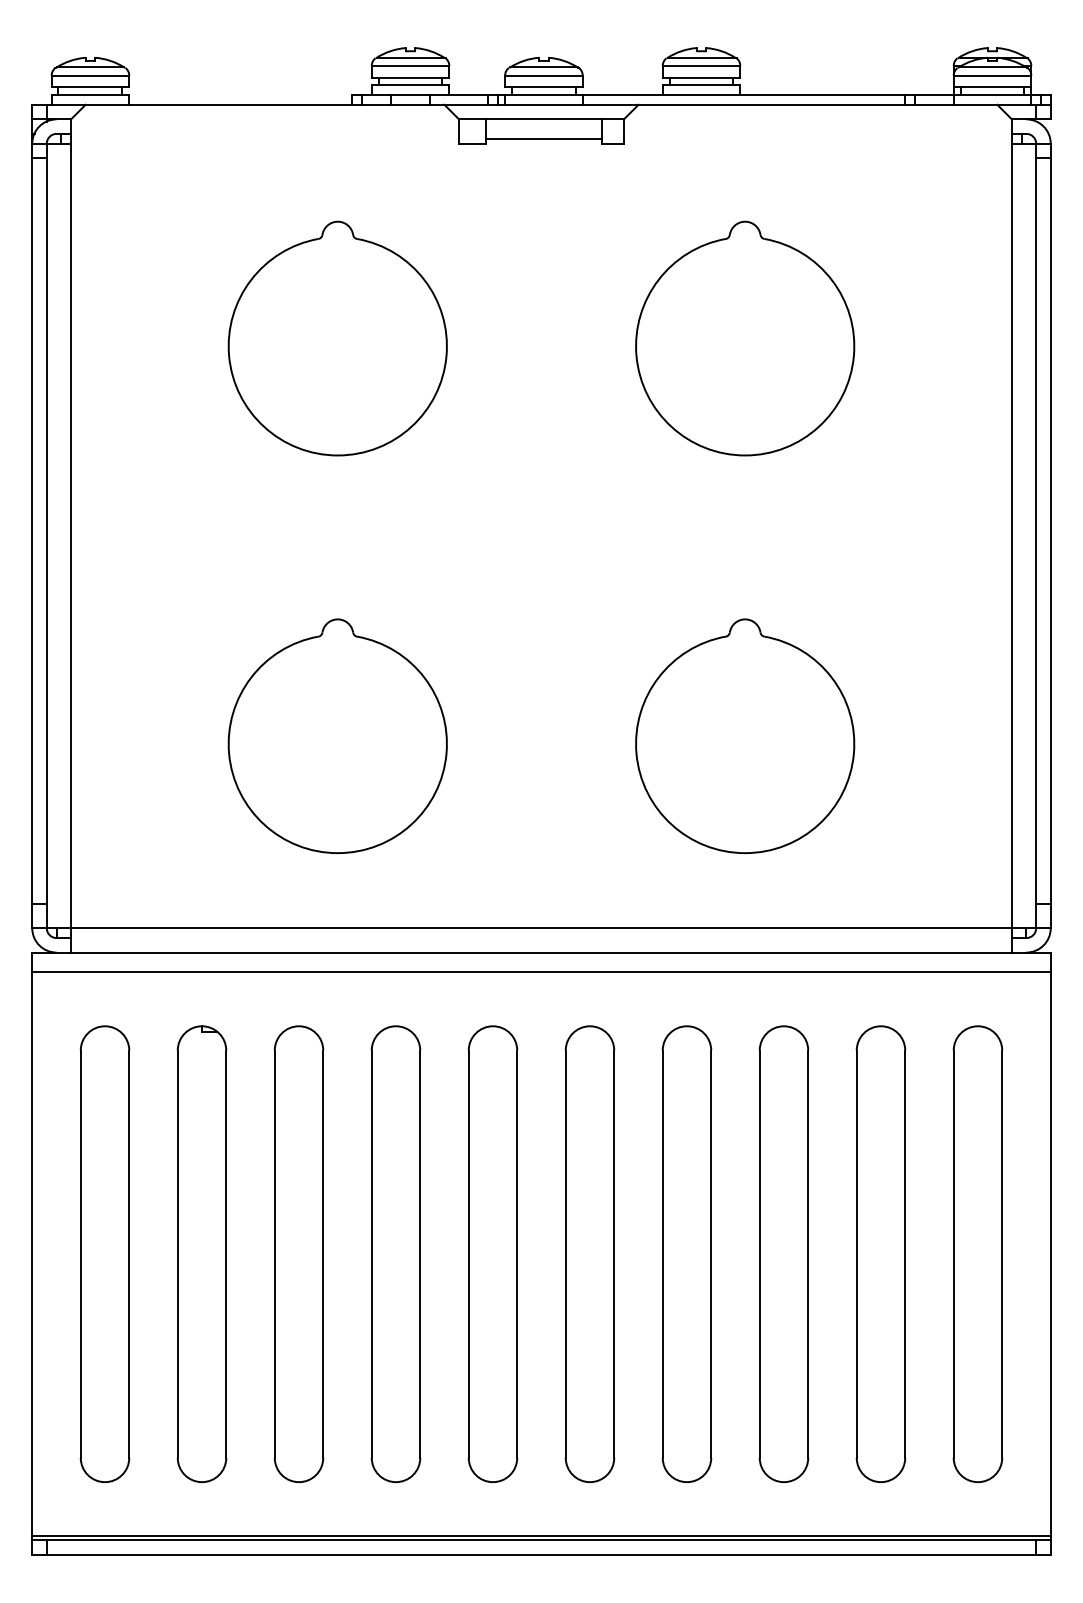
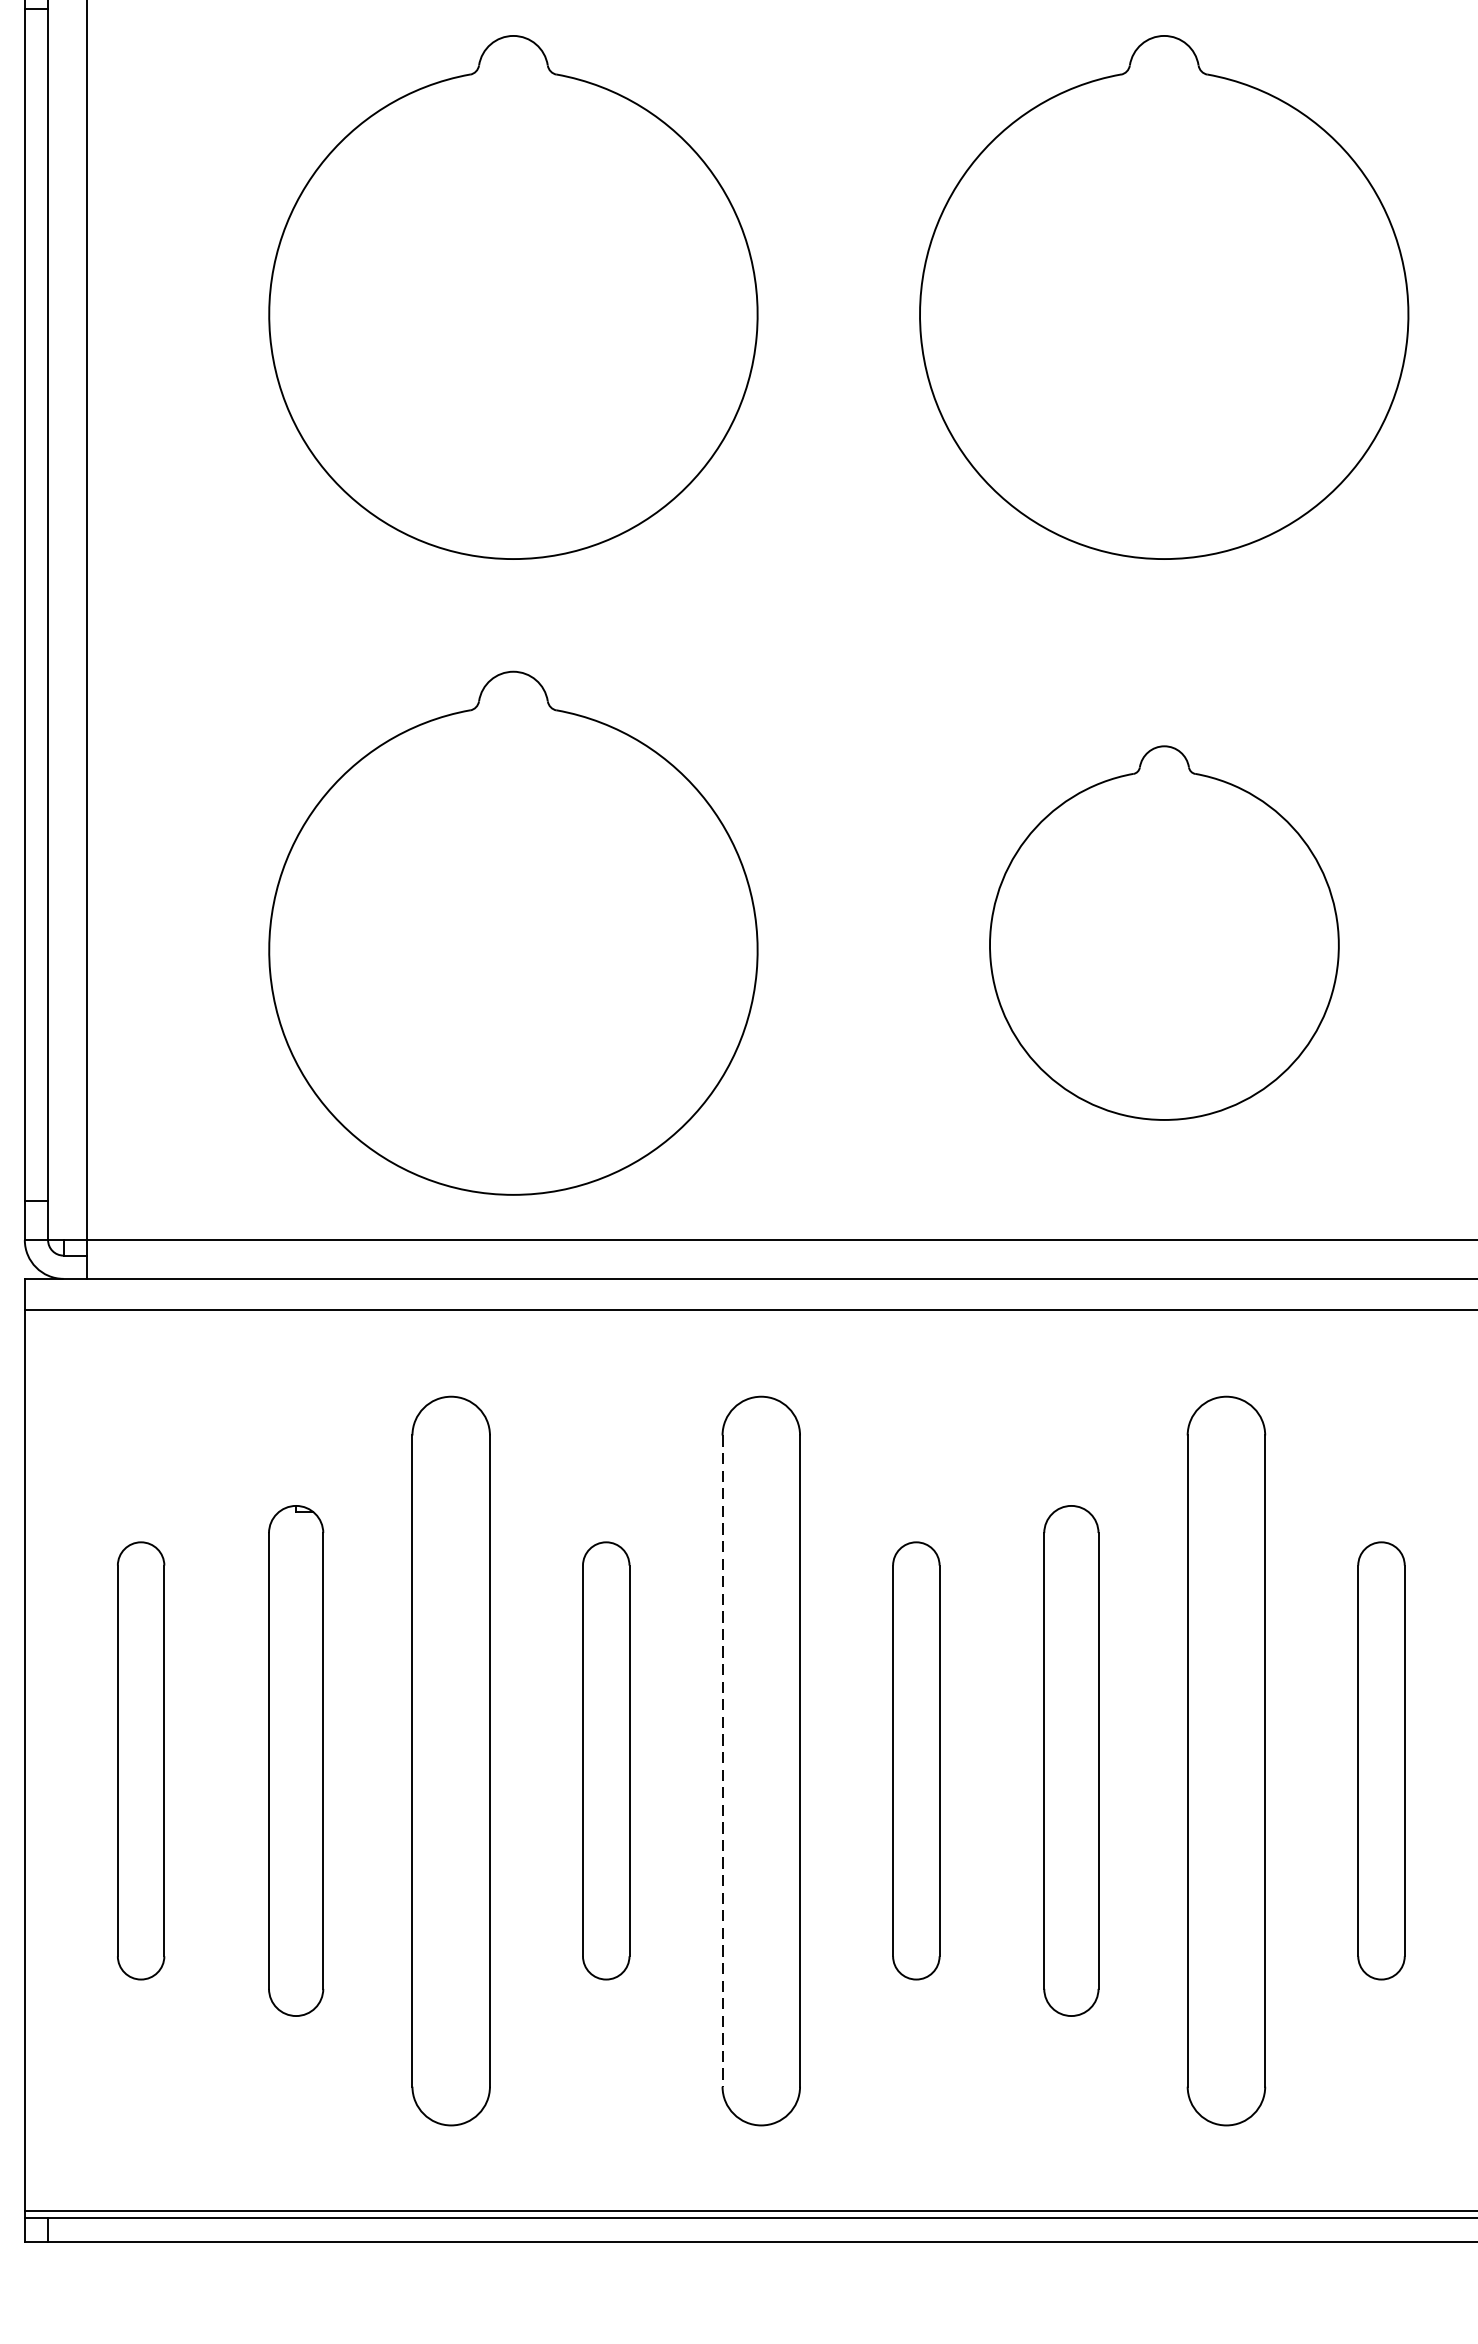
part: (337, 338) -> (512, 297), size x1.4
part: (745, 338) -> (1164, 297), size x1.4
part: (337, 735) -> (512, 931), size x1.4
part: (104, 1253) -> (140, 1759), size x0.6
part: (201, 1253) -> (295, 1759), size x0.7
part: (395, 1253) -> (605, 1759), size x0.6
part: (589, 1253) -> (915, 1759), size x0.6
part: (686, 1253) -> (1070, 1759), size x0.7
part: (880, 1253) -> (1380, 1759), size x0.6
line: (468, 1254) -> (722, 1761), solid -> dashed

